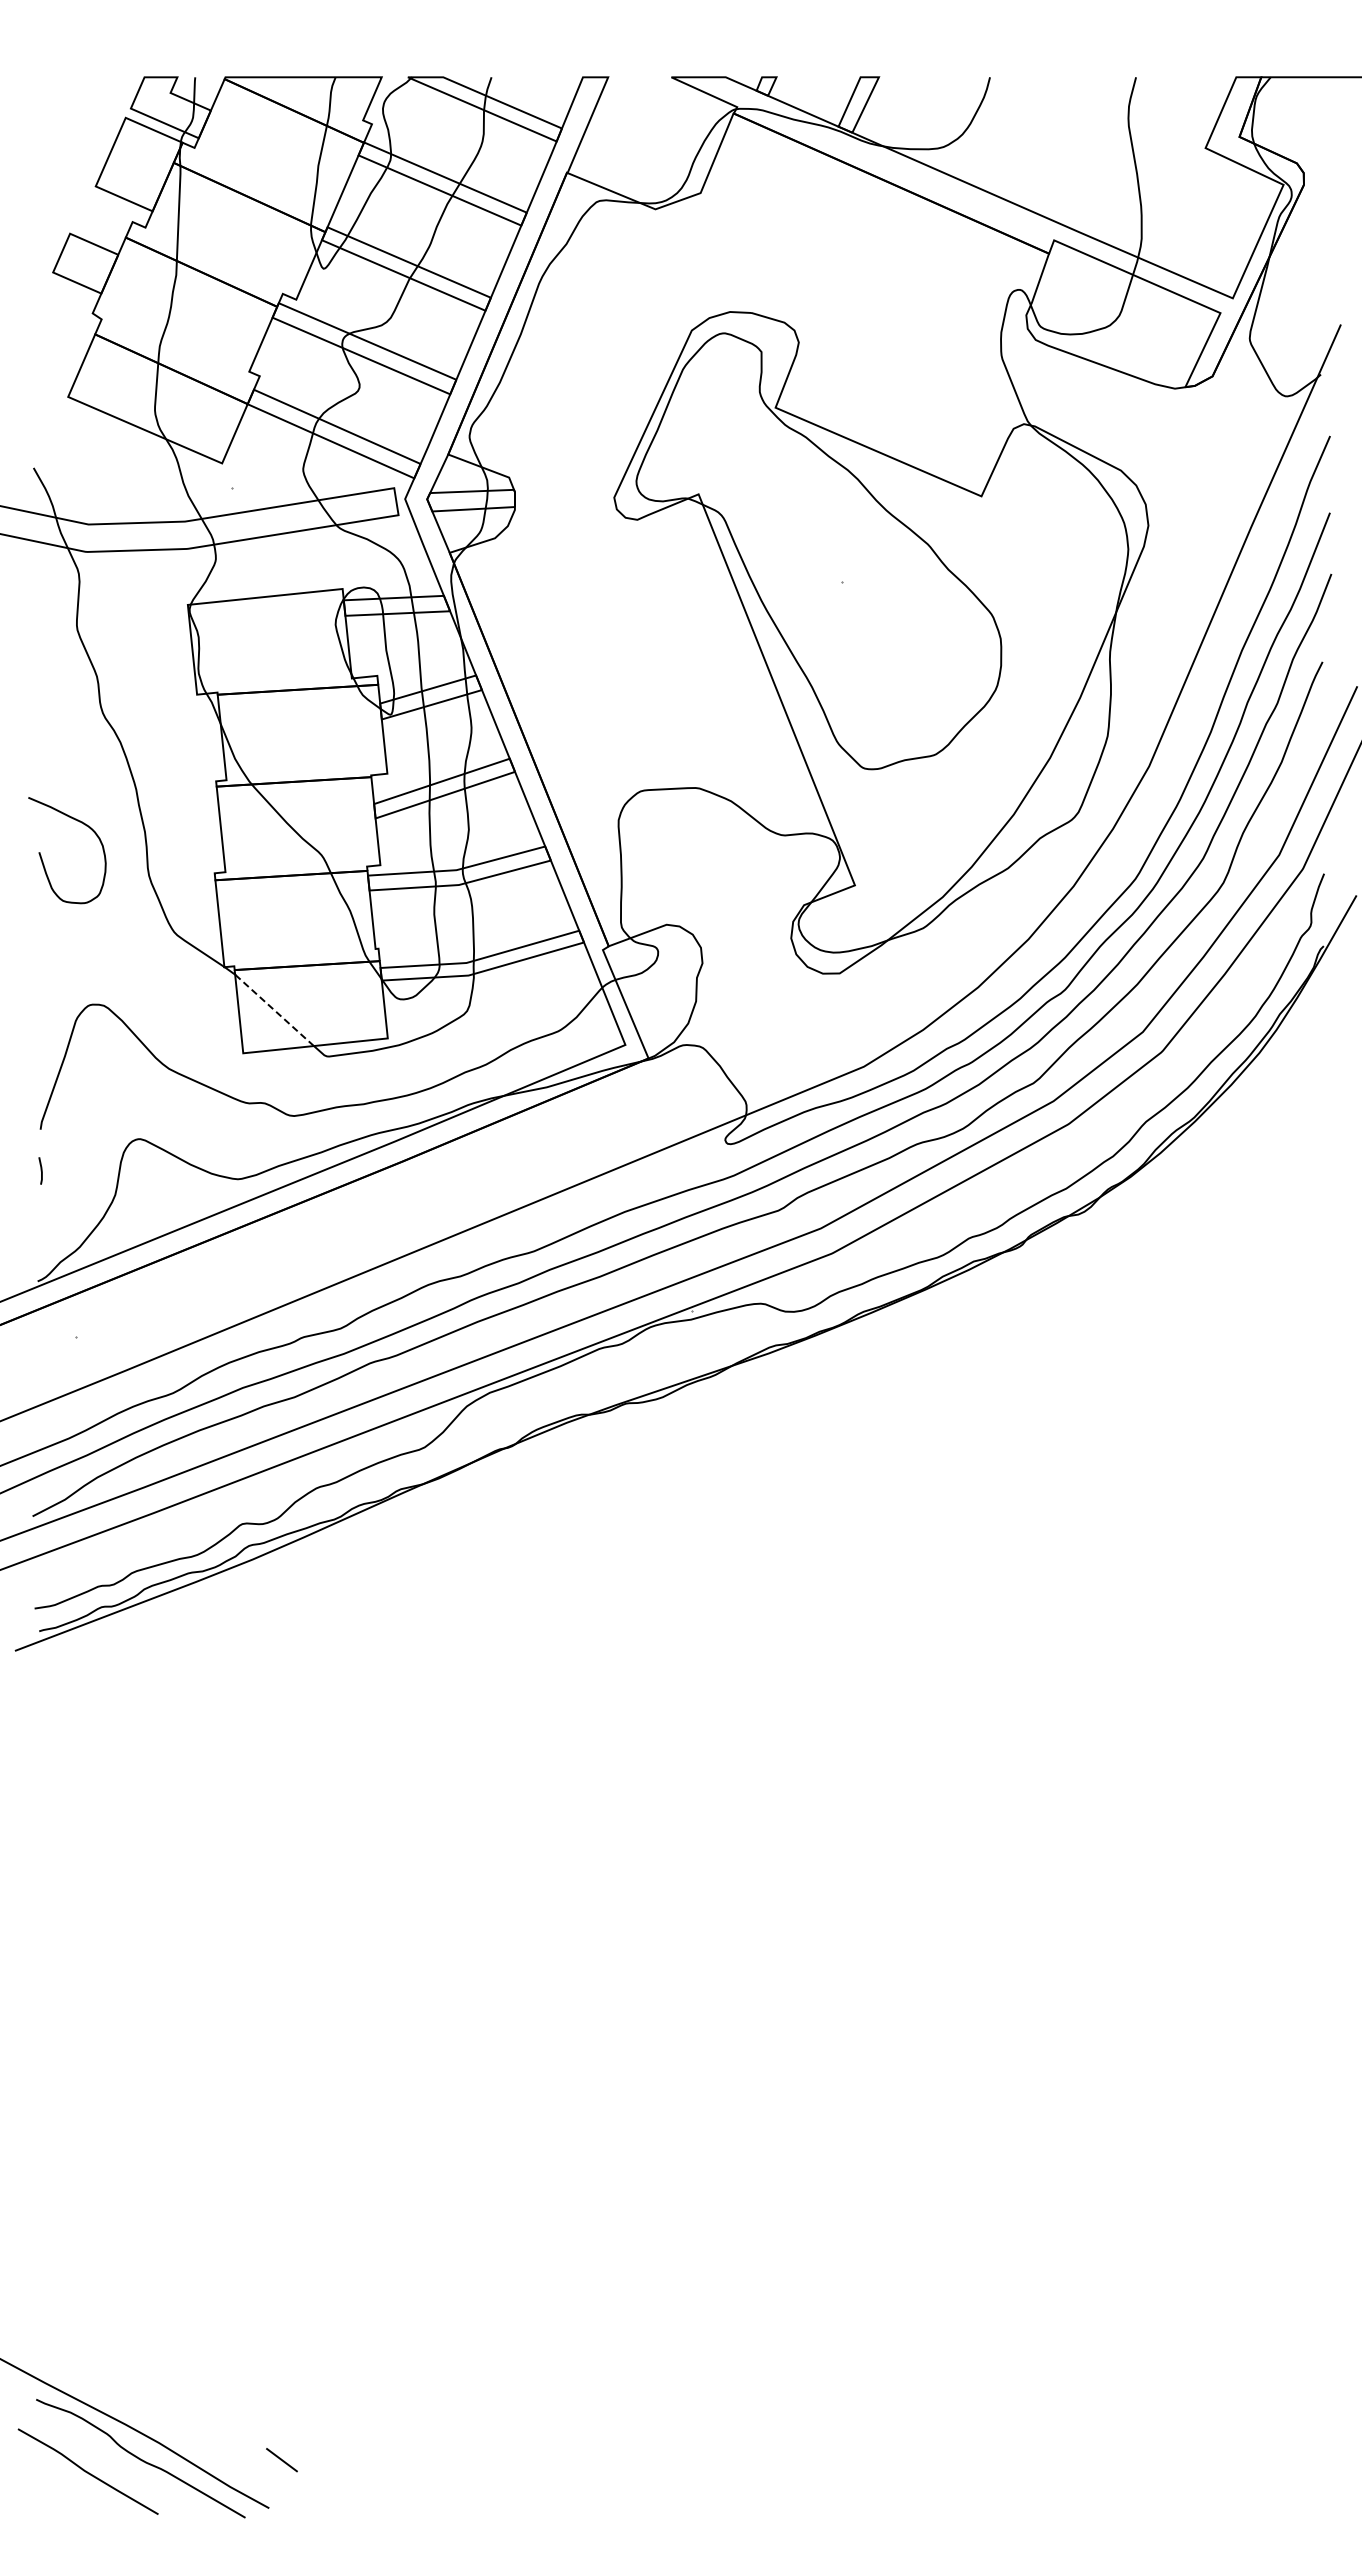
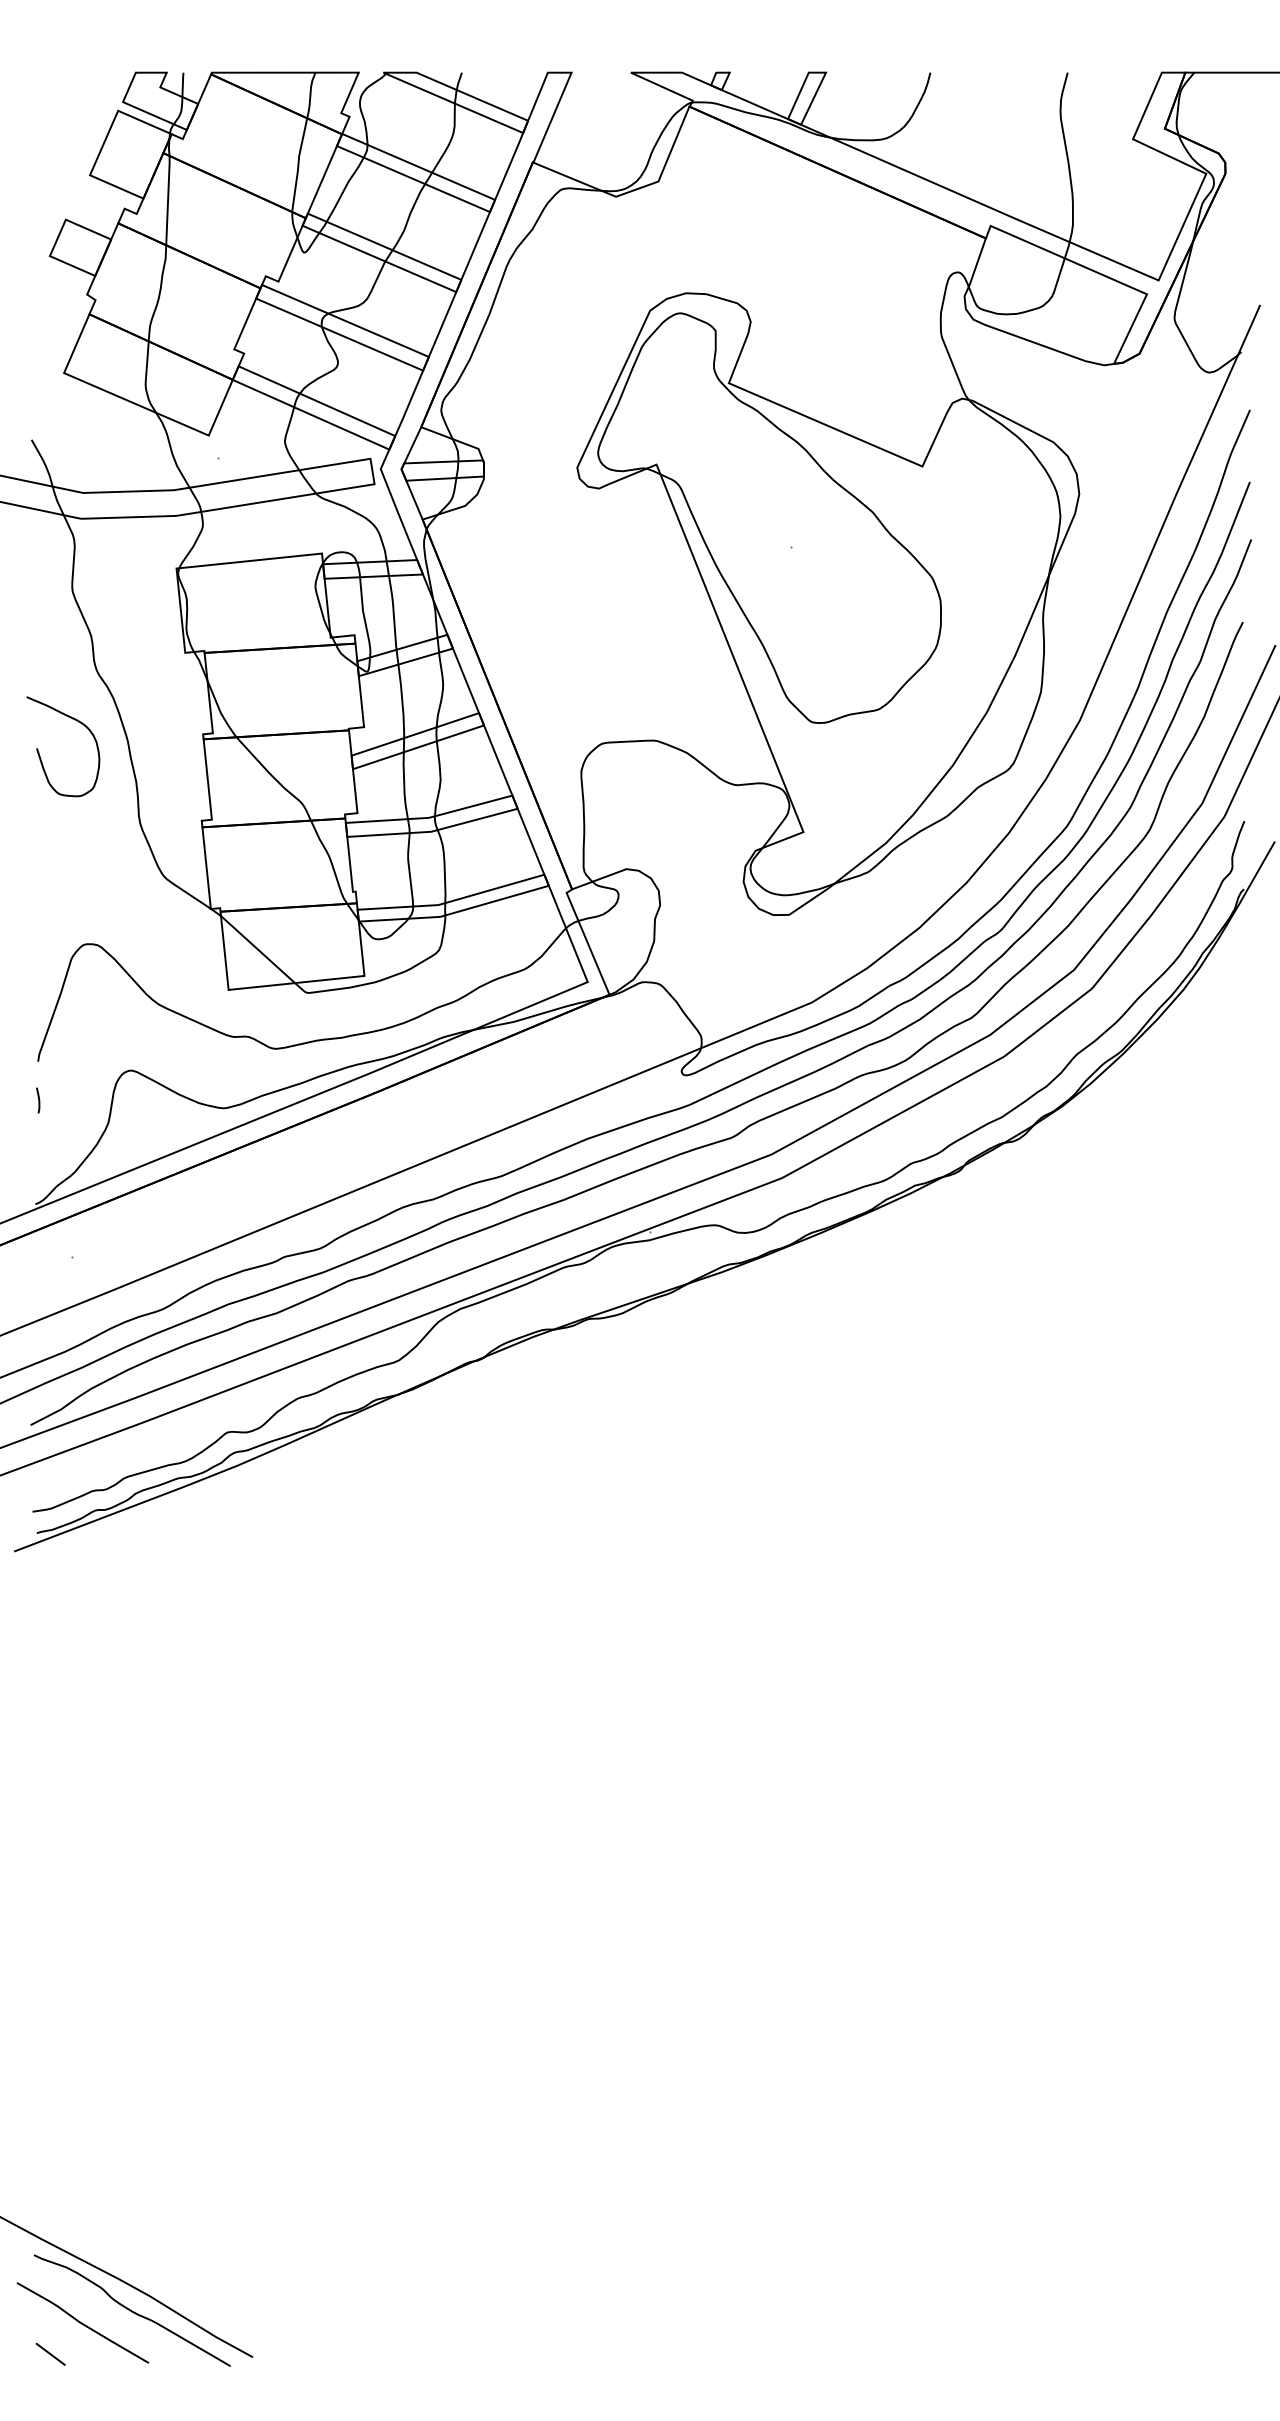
curve: (42, 858) -> (39, 754), moved
line: (274, 1010) -> (257, 949), dashed -> solid
line: (281, 2460) -> (50, 2354), moved

